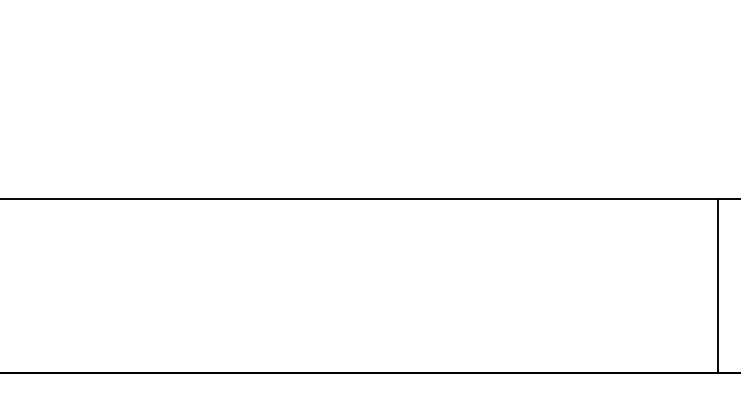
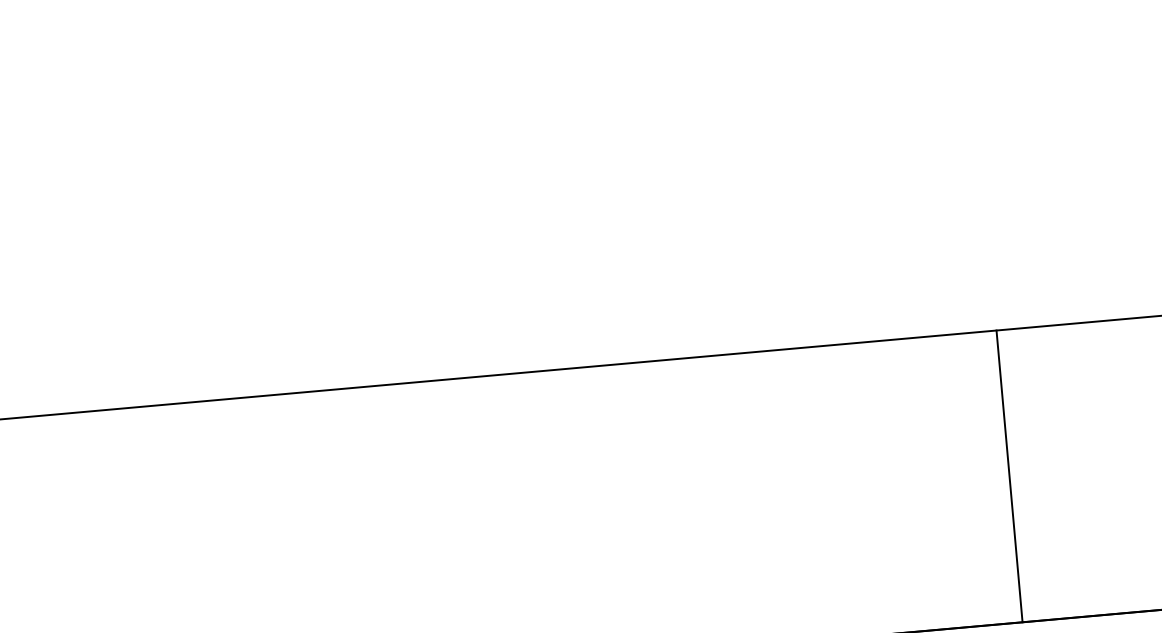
line: (717, 285) -> (1008, 475), moved

